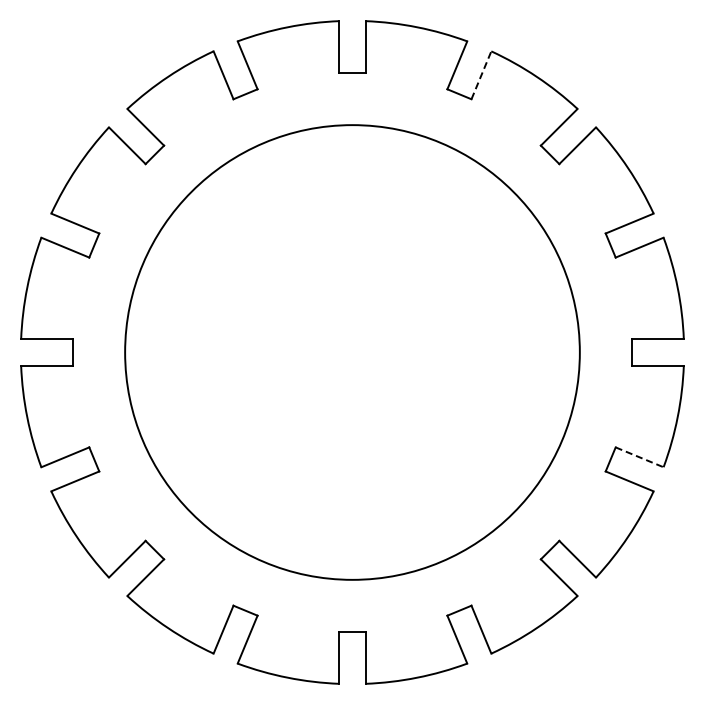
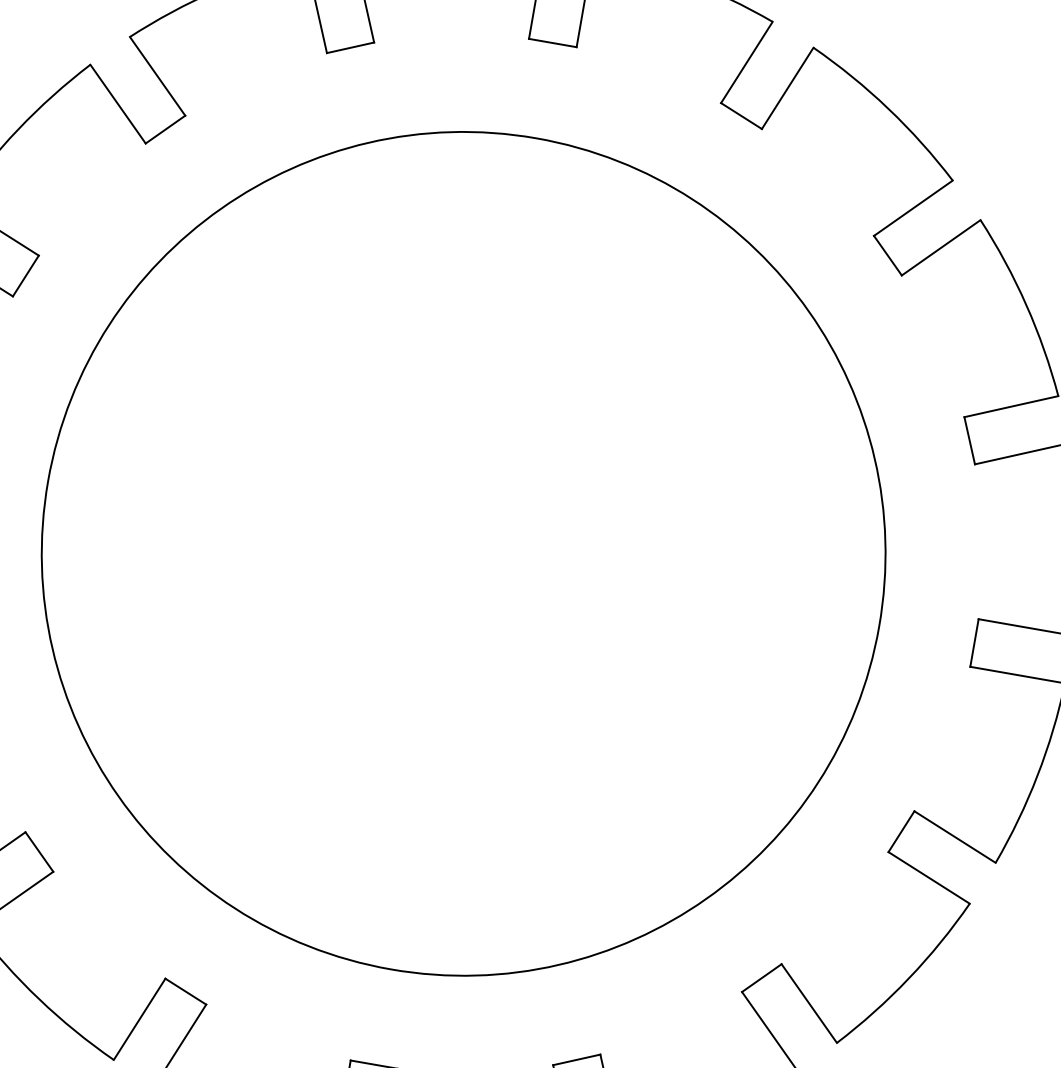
line: (481, 75) -> (787, 88), dashed -> solid
line: (639, 457) -> (954, 837), dashed -> solid

